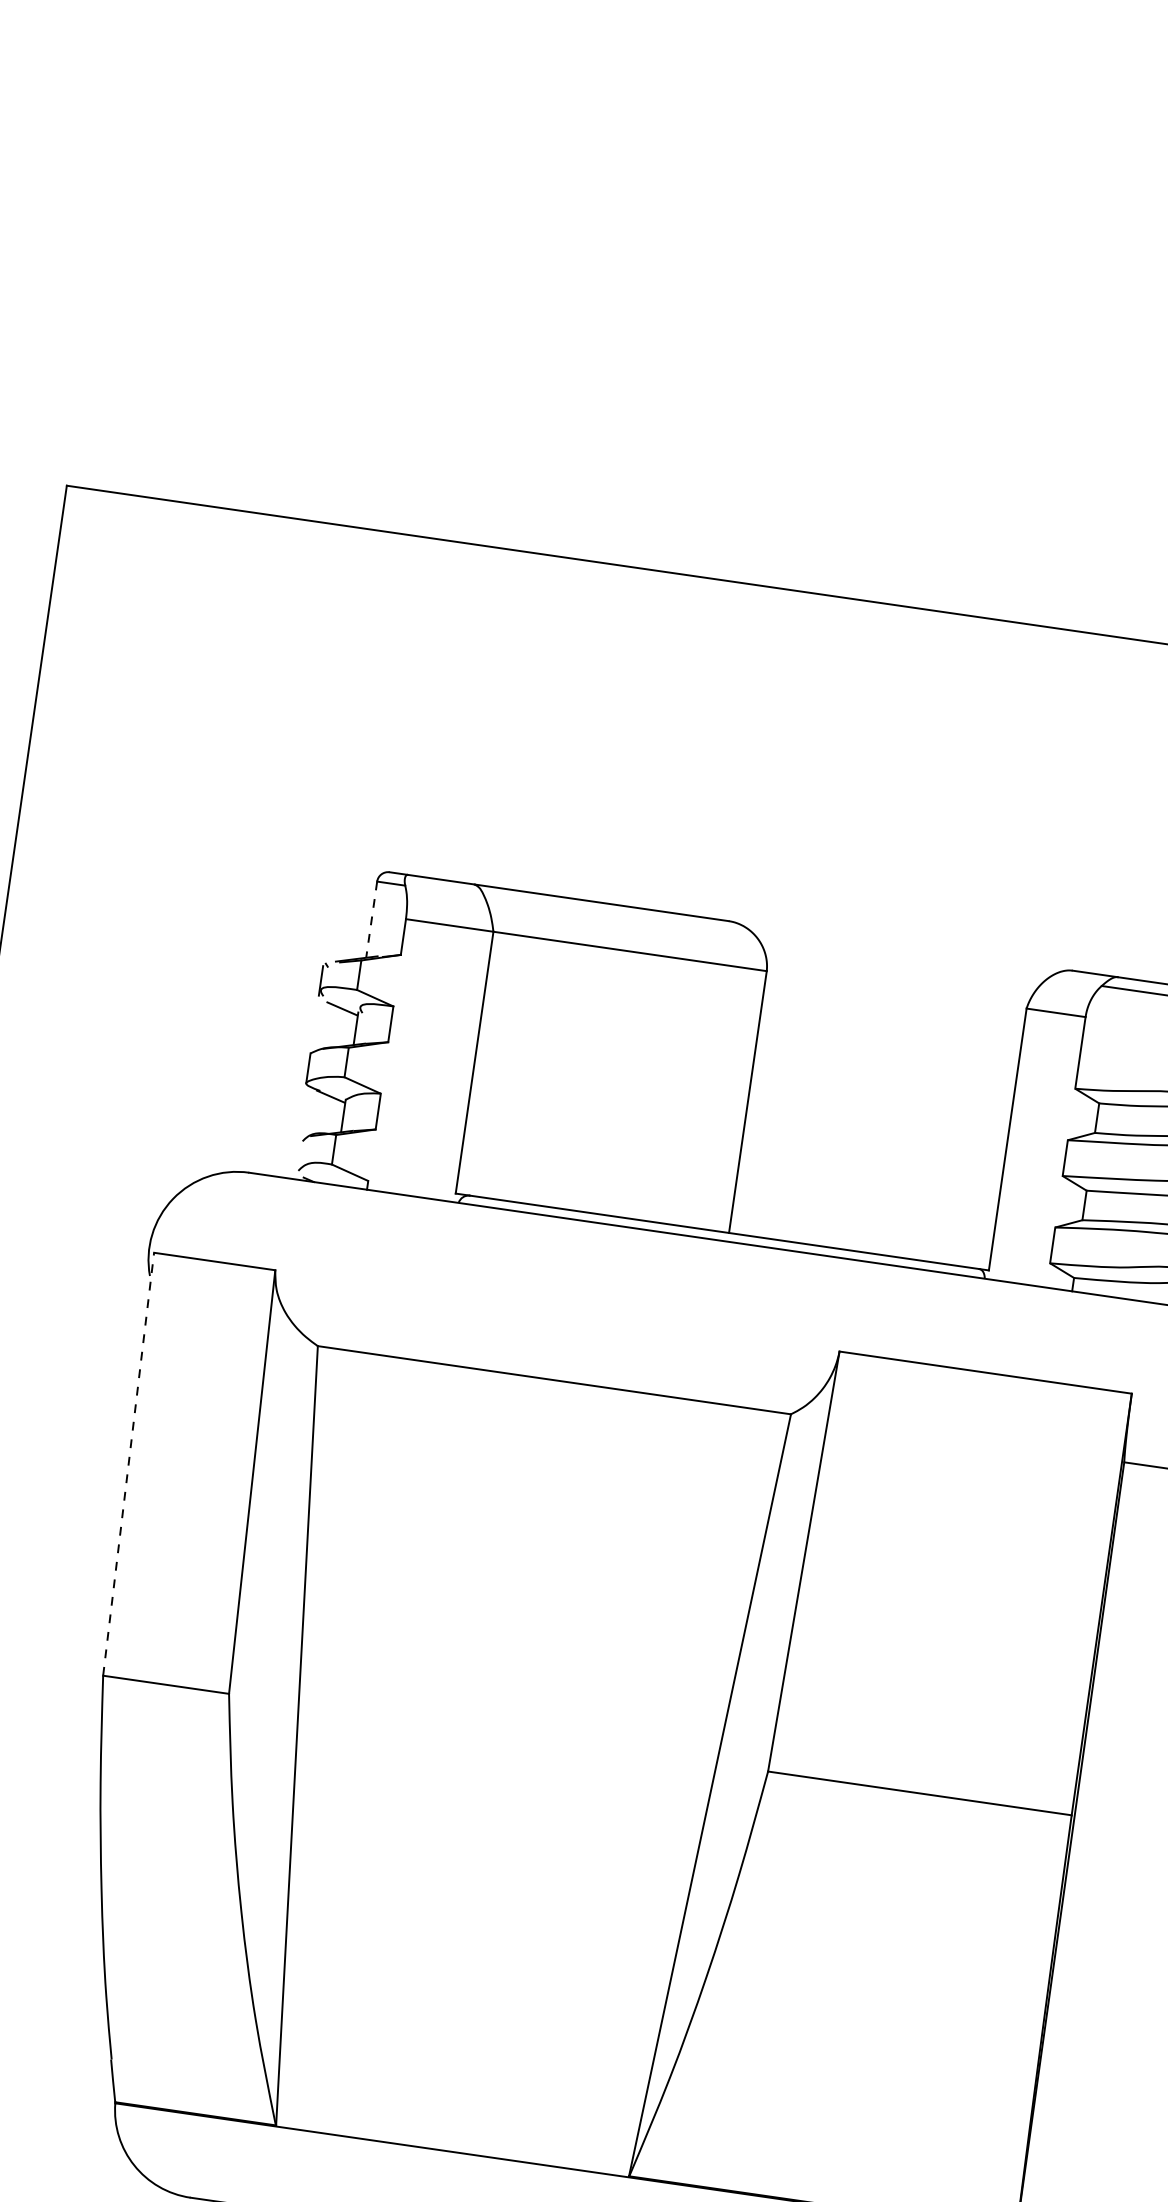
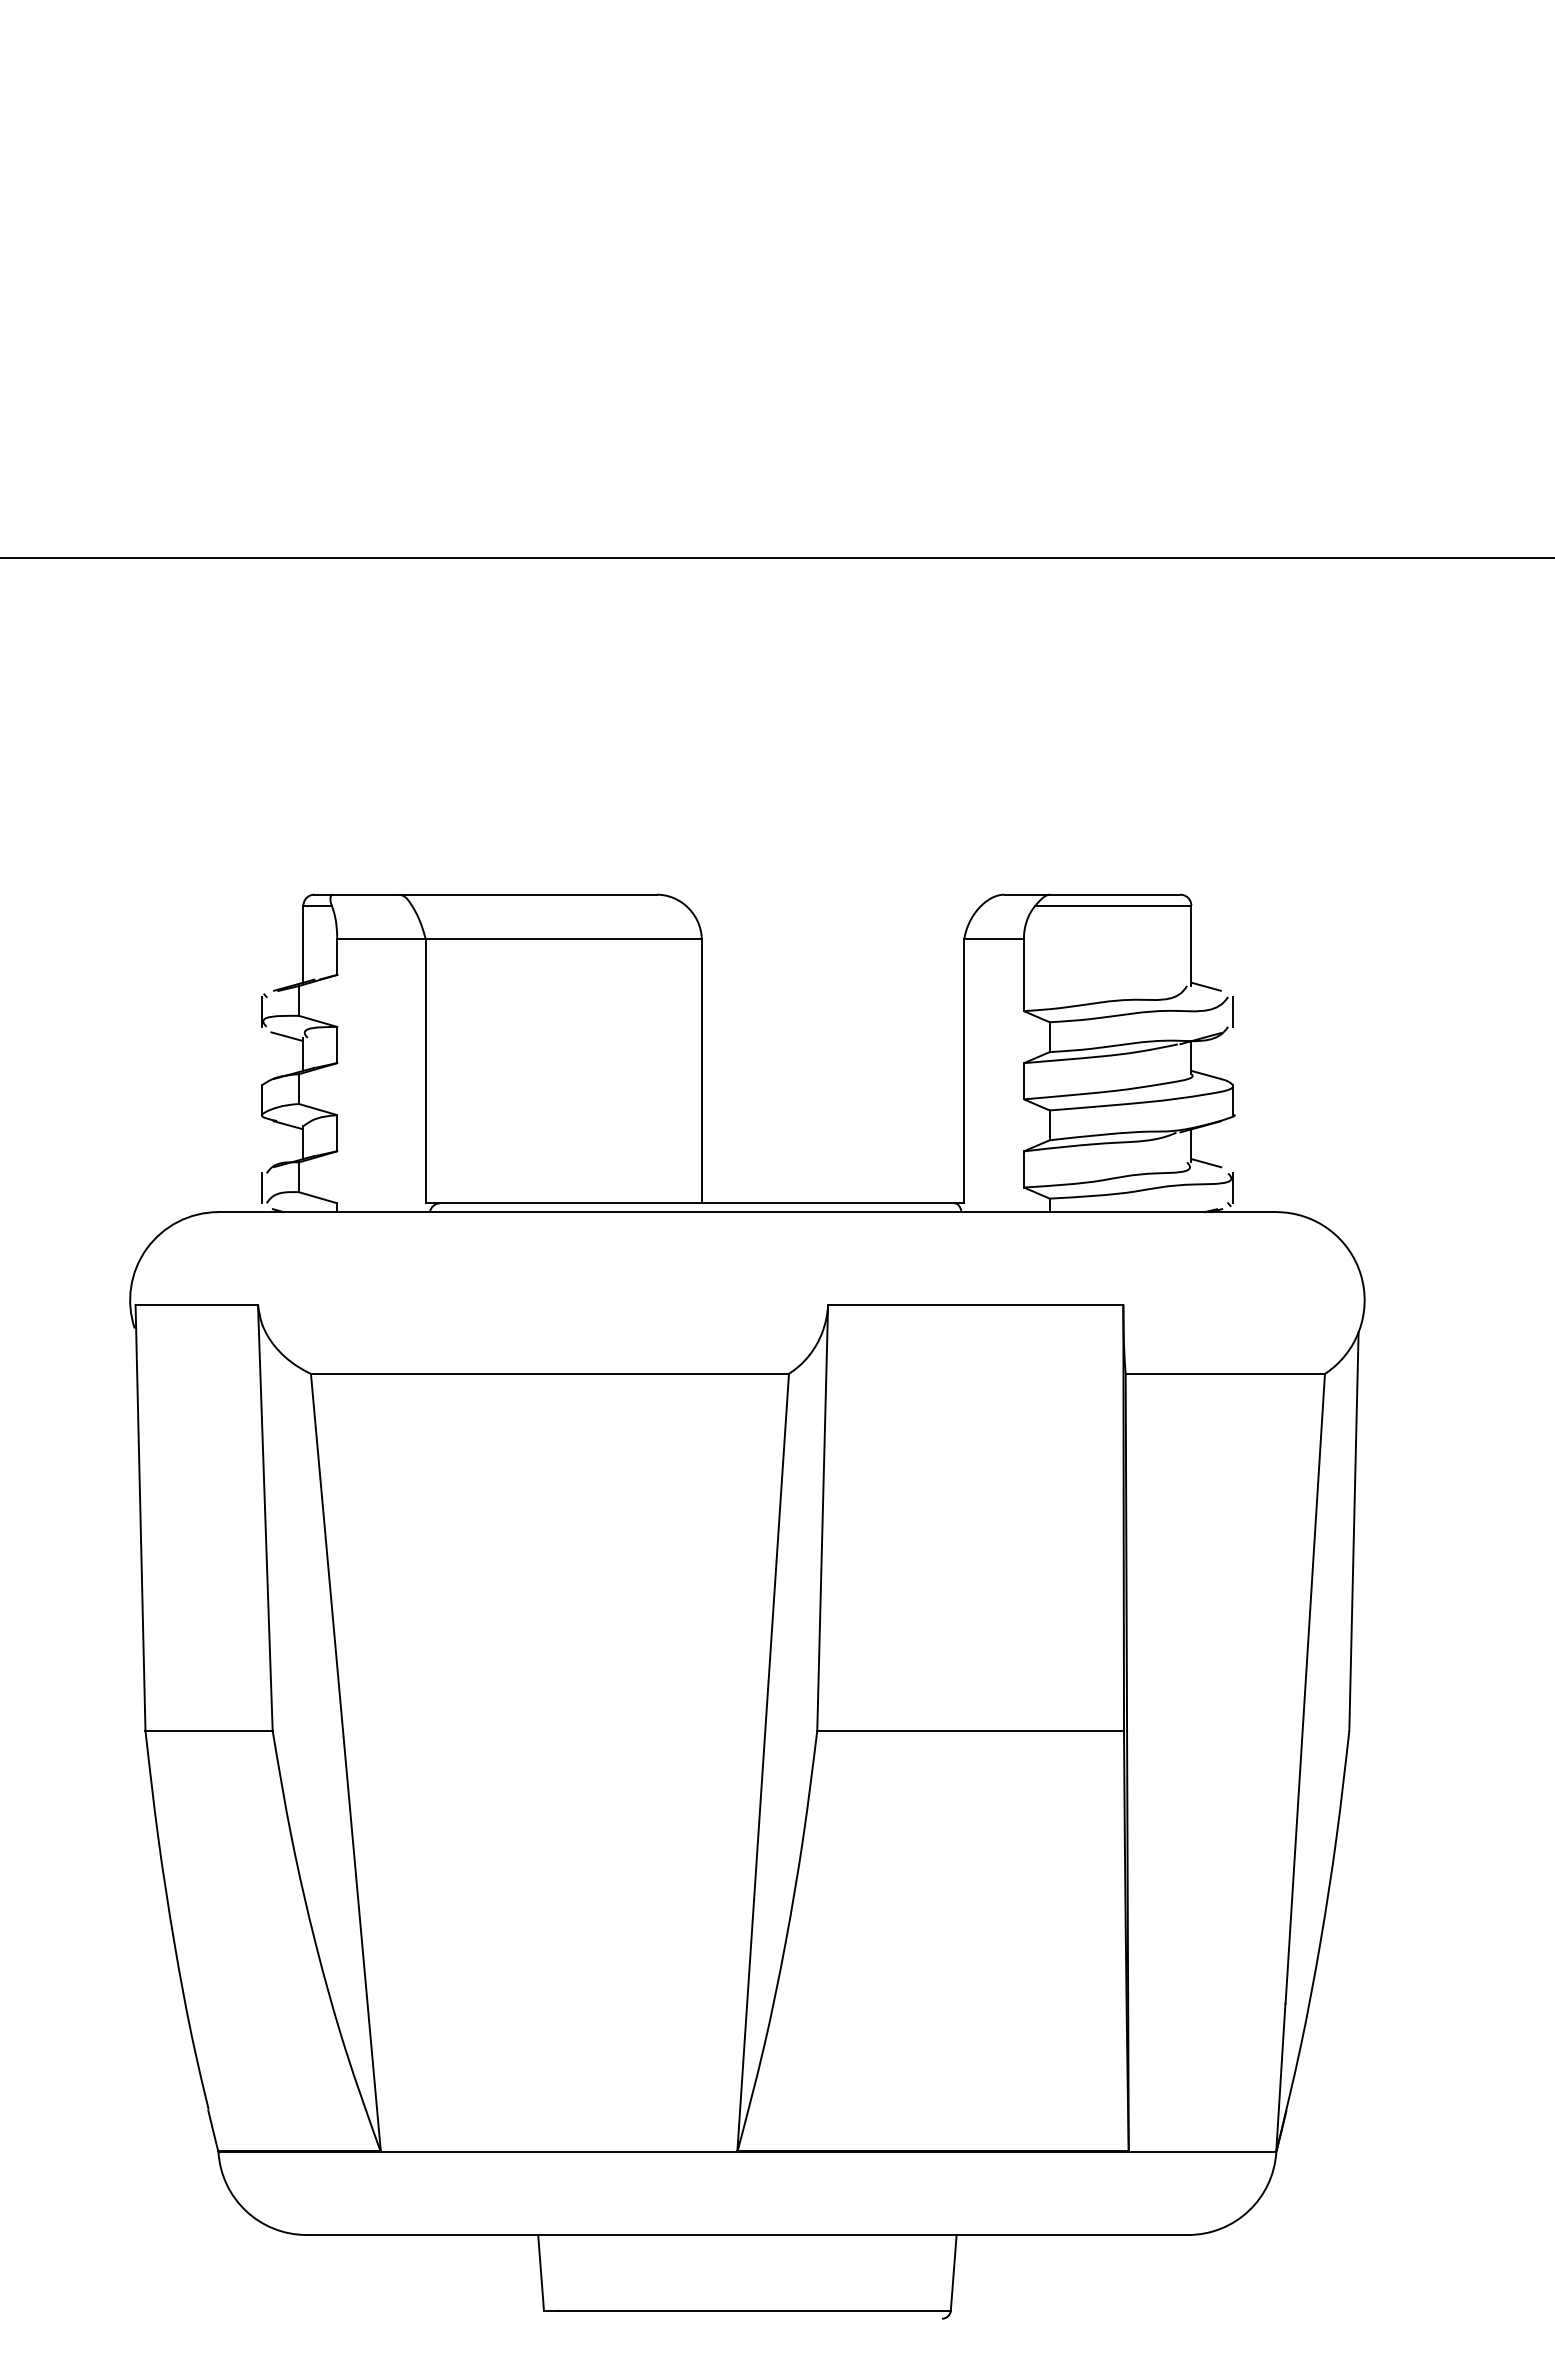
line: (371, 920) -> (303, 944), dashed -> solid
line: (295, 1155) -> (261, 1188), added
line: (128, 1463) -> (140, 1517), dashed -> solid

